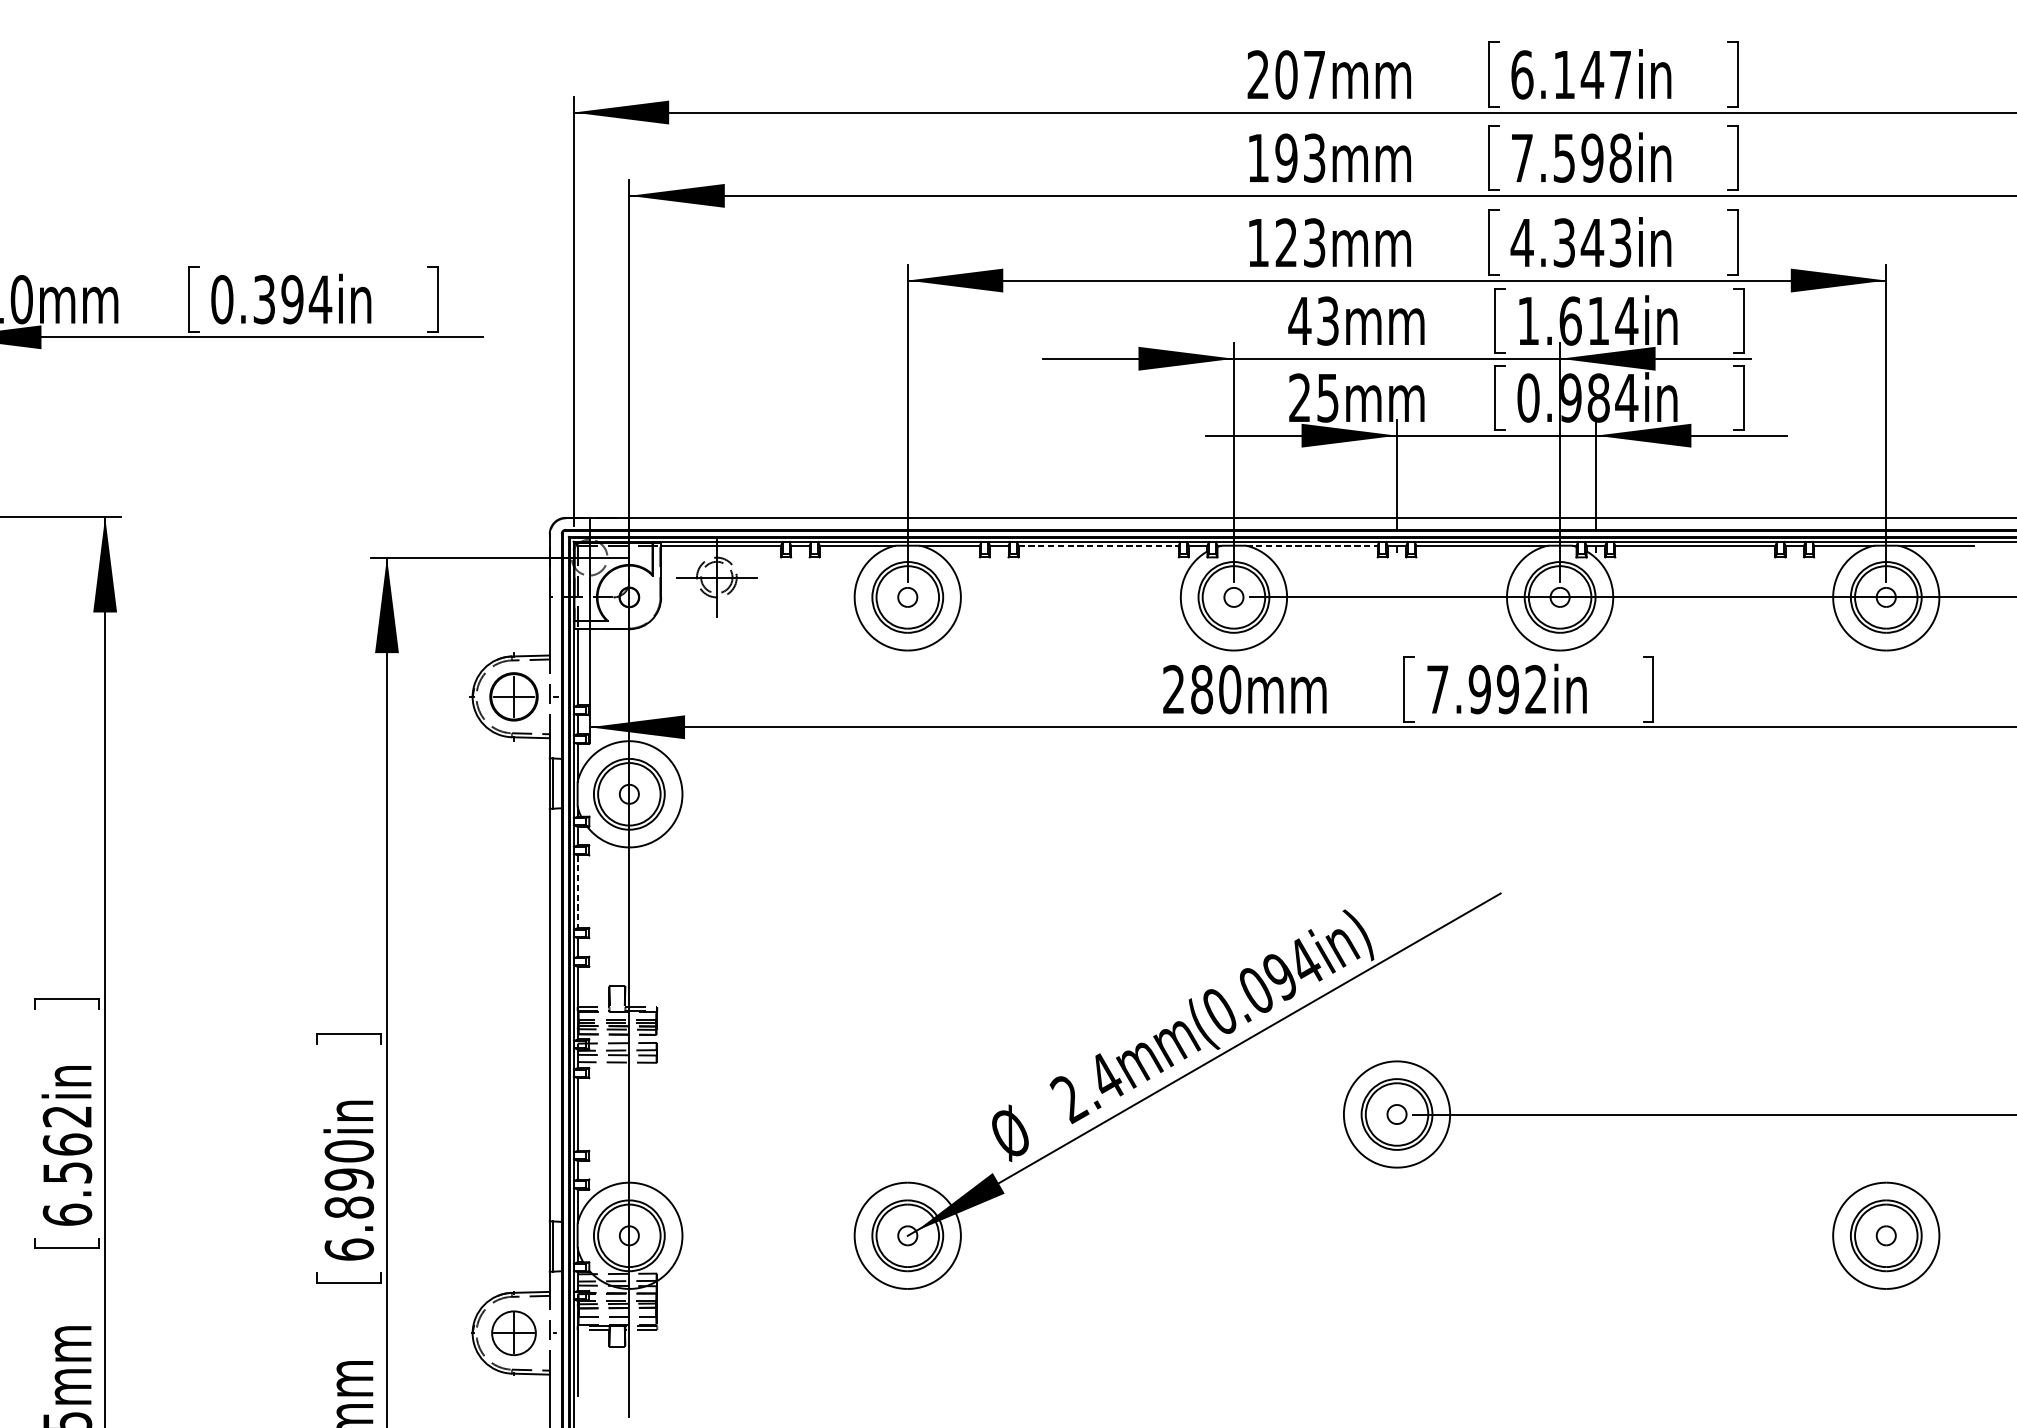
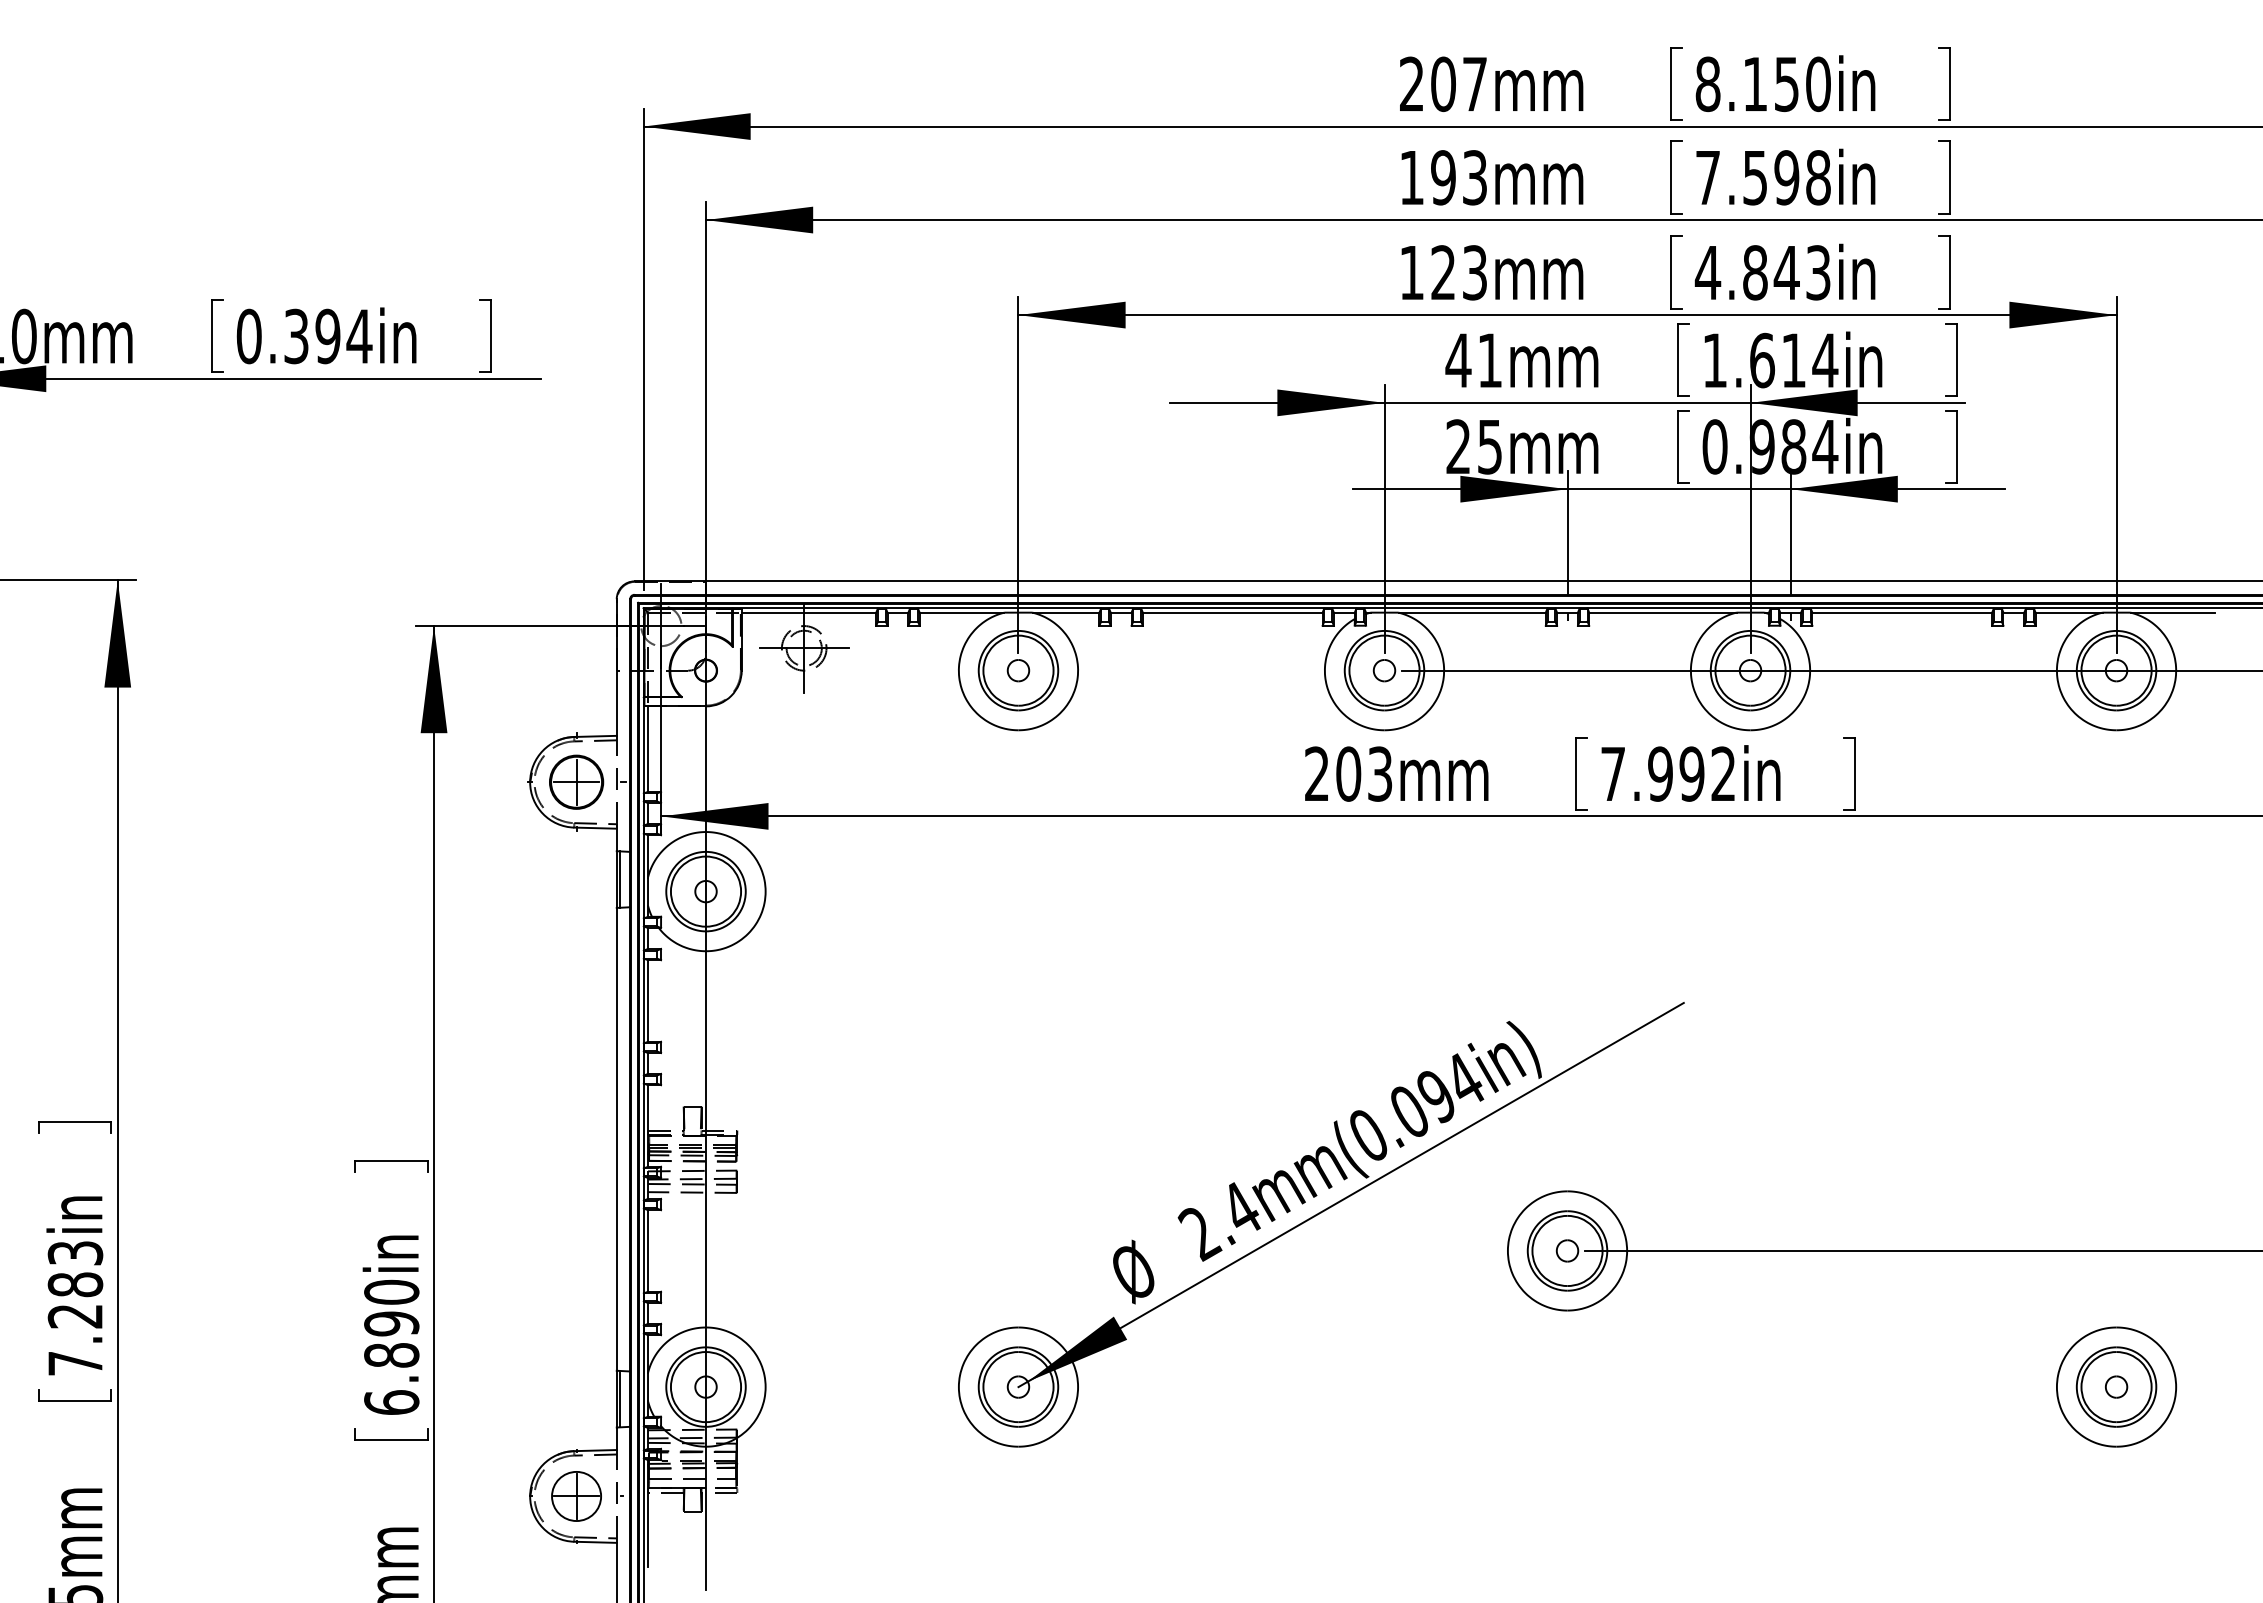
text: (1570, 75) -> (1762, 84), 6.147in -> 8.150in
text: (1564, 242) -> (1755, 272), 4.343in -> 4.843in
text: (1327, 321) -> (1489, 360), 43mm -> 41mm
line: (1098, 545) -> (1232, 612), dashed -> solid
line: (1312, 545) -> (1472, 612), dashed -> solid
text: (1216, 689) -> (1364, 773), 280mm -> 203mm
line: (578, 891) -> (648, 1000), dashed -> solid
text: (67, 1165) -> (75, 1308), 6.562in -> 7.283in

